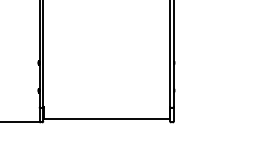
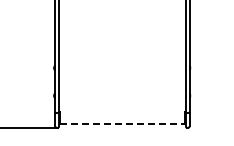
line: (106, 118) -> (122, 123), solid -> dashed

